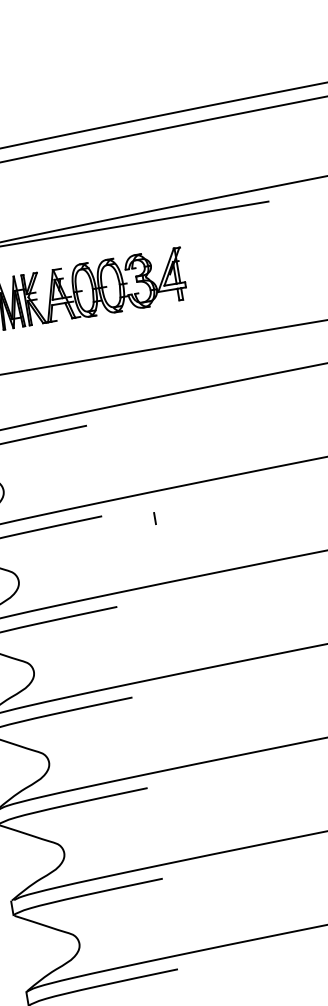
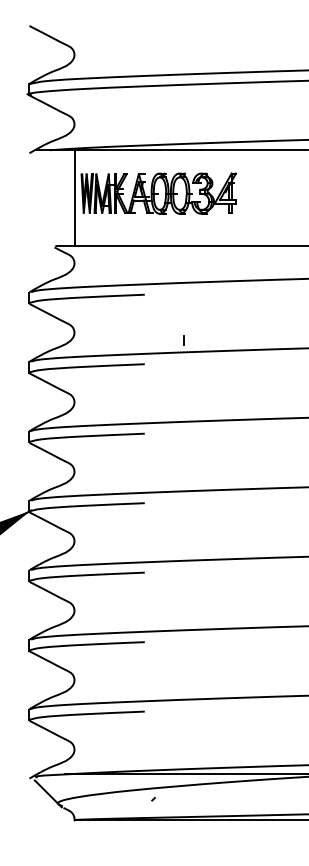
line: (154, 518) -> (183, 340), moved

